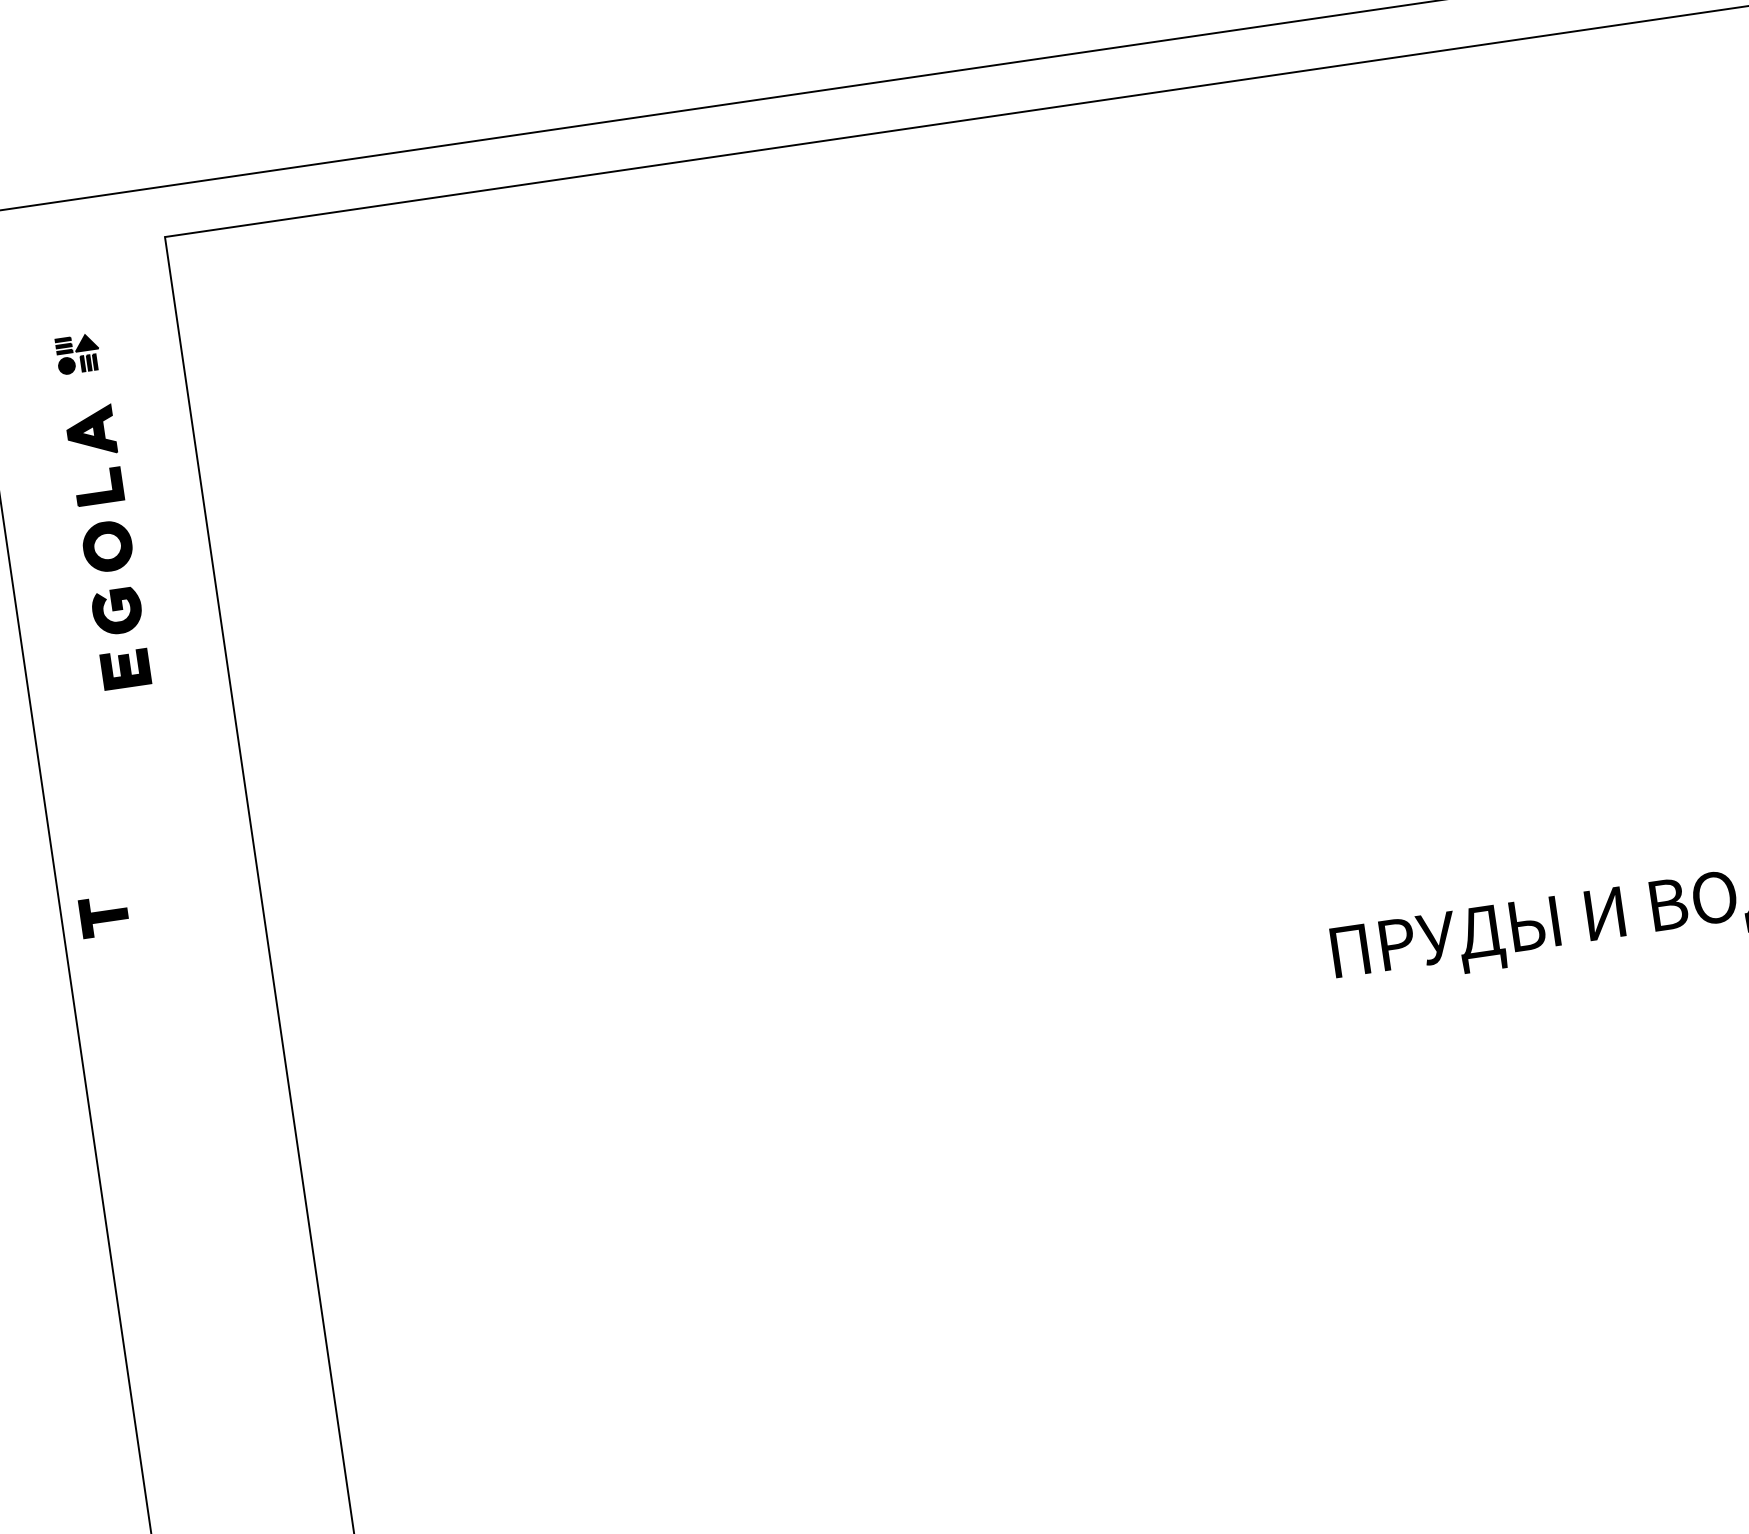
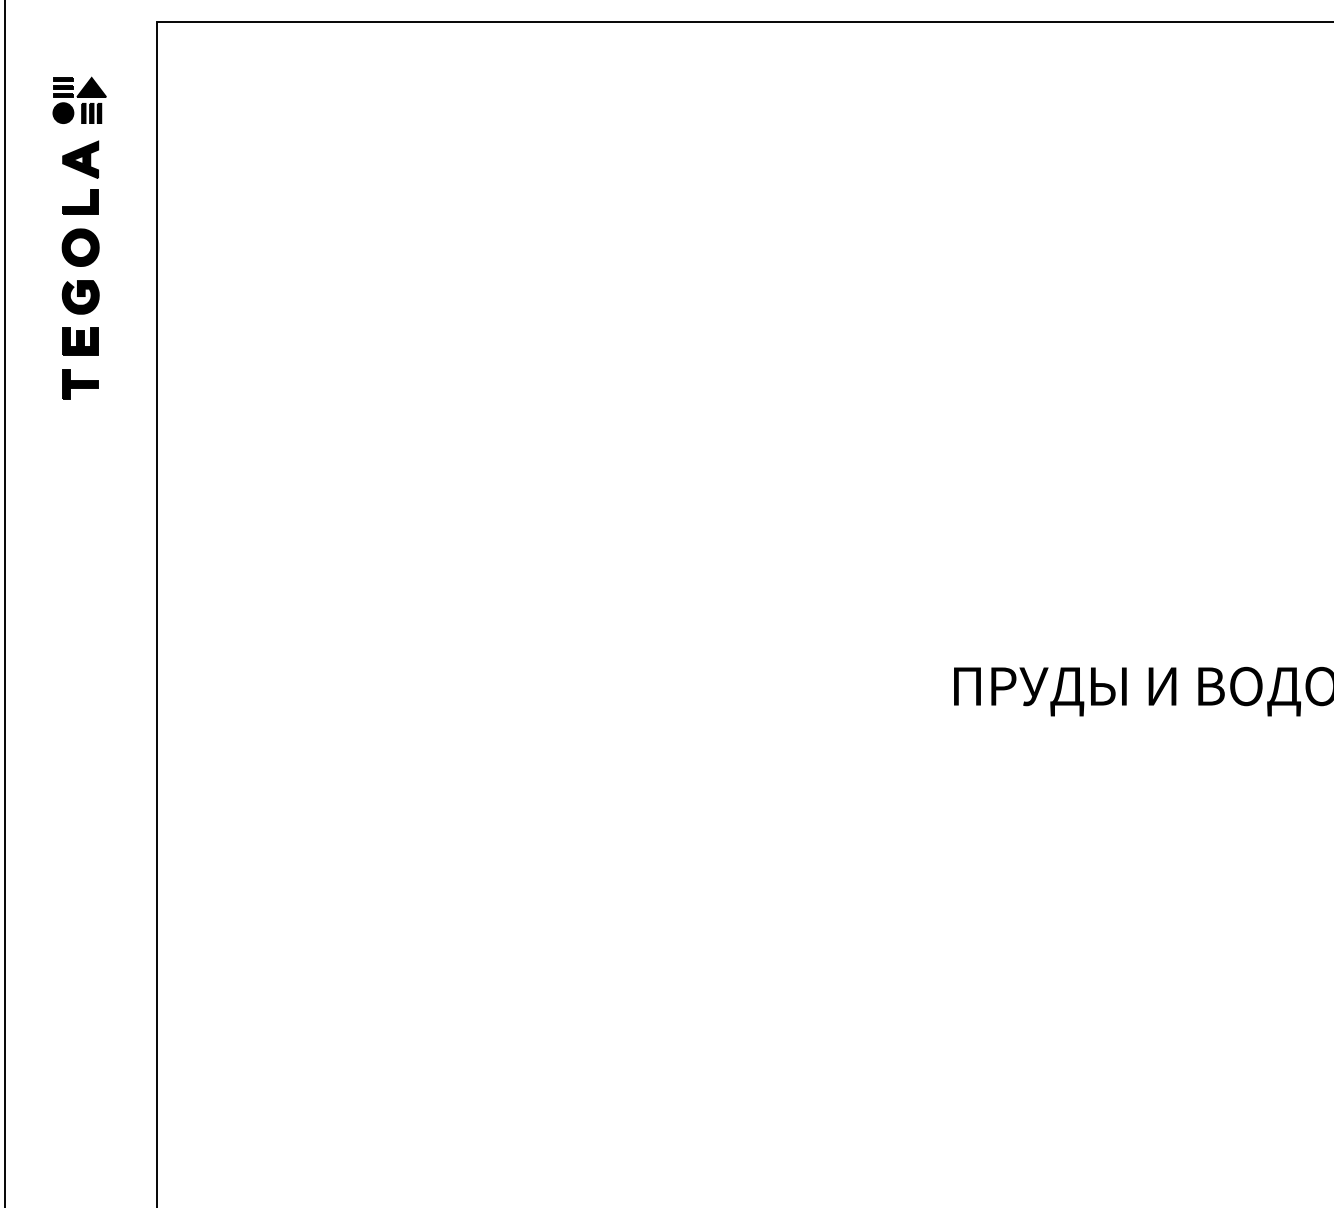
part: (77, 353) -> (79, 99), size x1.67
part: (104, 916) -> (80, 384), moved

